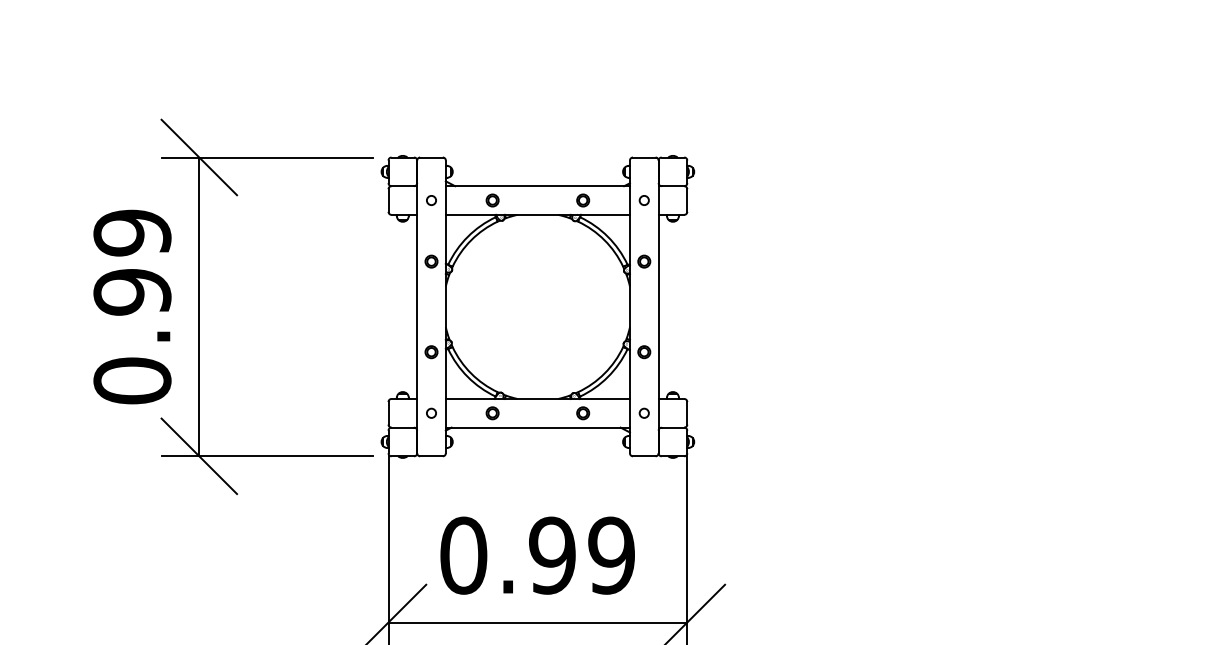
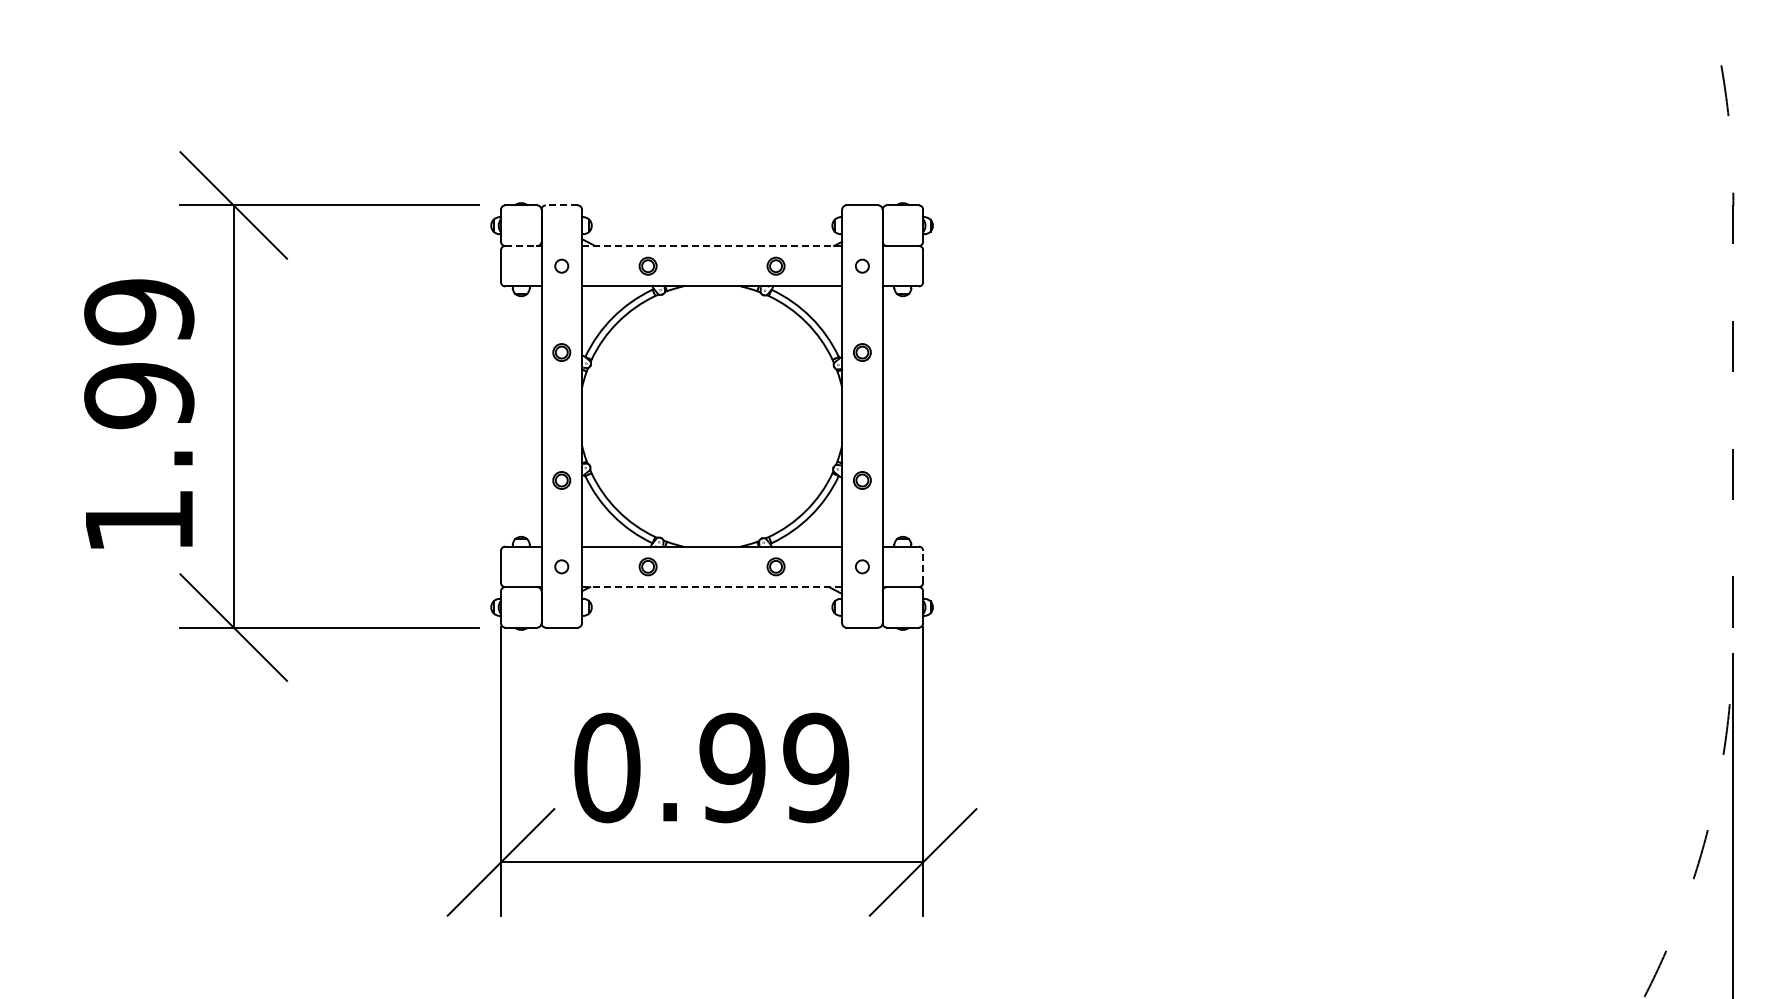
line: (431, 157) -> (561, 205), solid -> dashed
line: (403, 185) -> (521, 245), solid -> dashed
line: (537, 185) -> (711, 245), solid -> dashed
text: (132, 381) -> (139, 521), 0.99 -> 1.99
line: (687, 413) -> (923, 566), solid -> dashed
line: (538, 427) -> (712, 587), solid -> dashed

